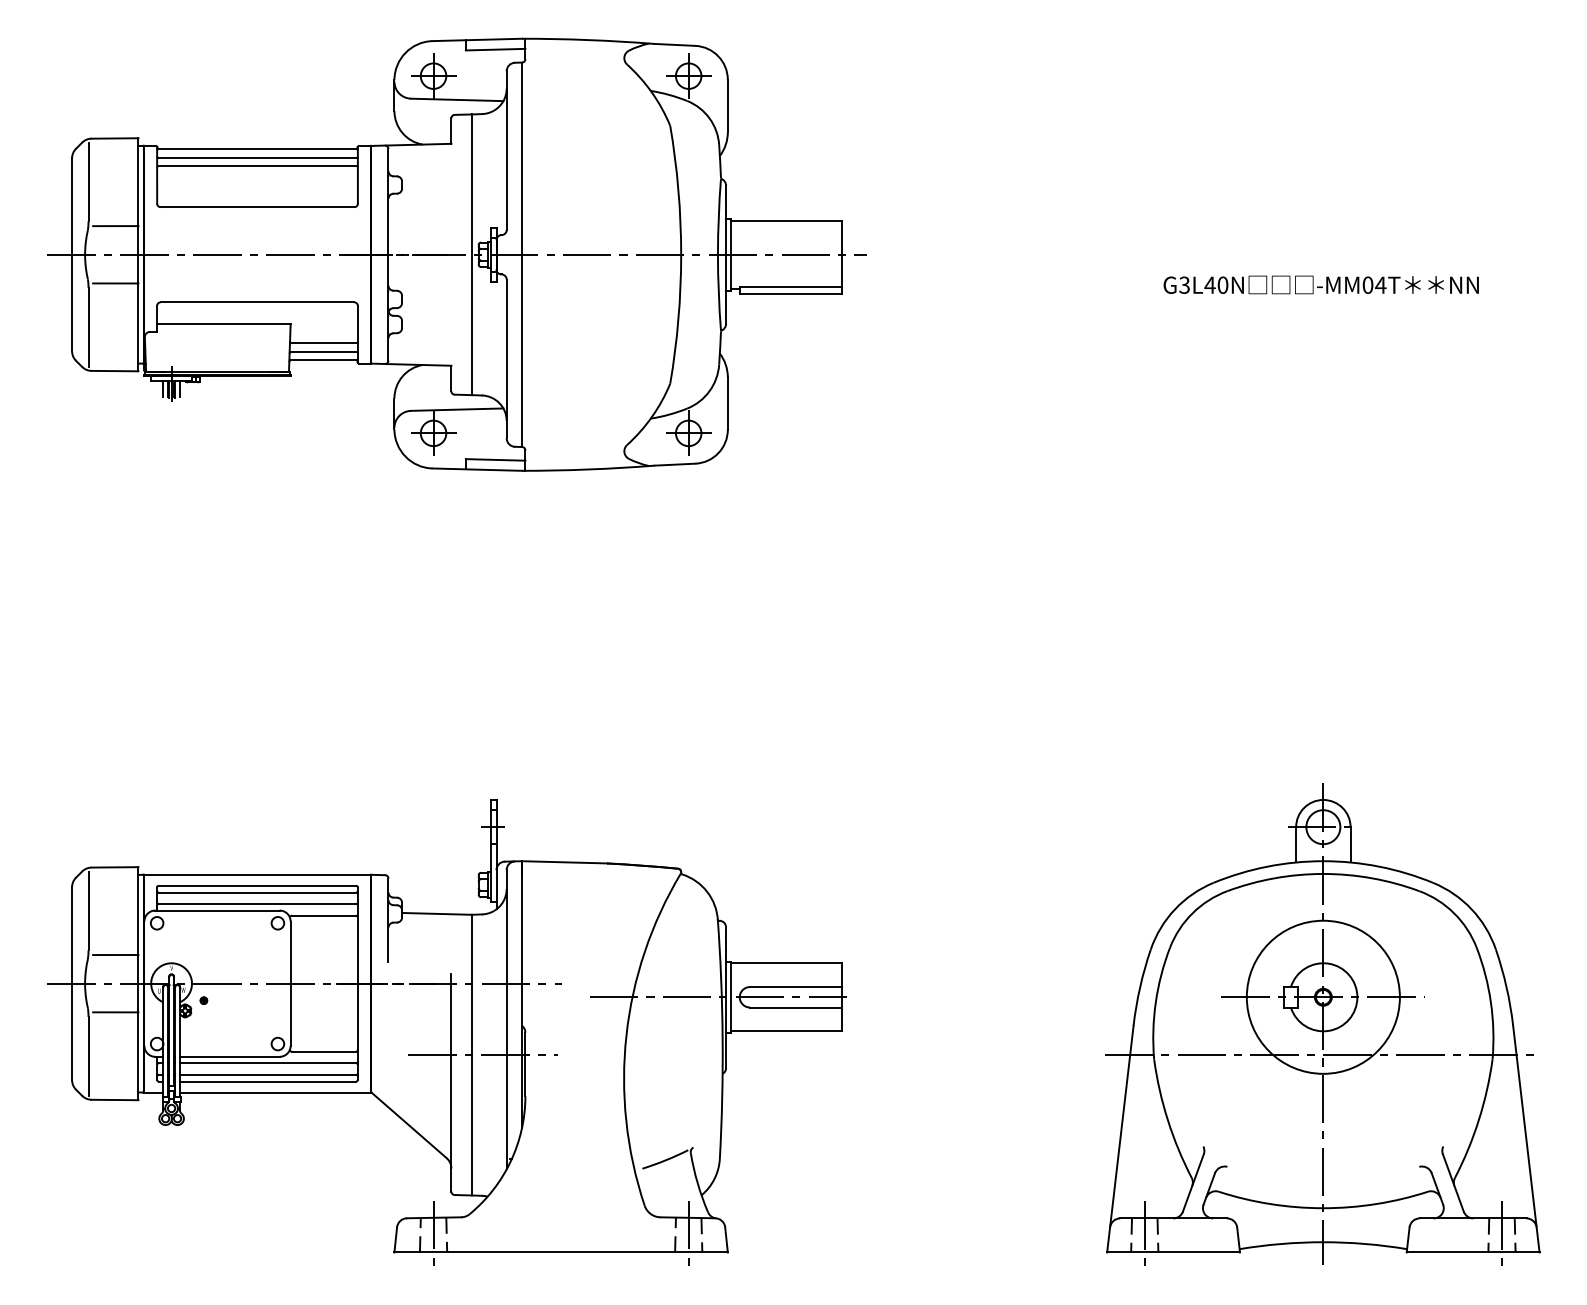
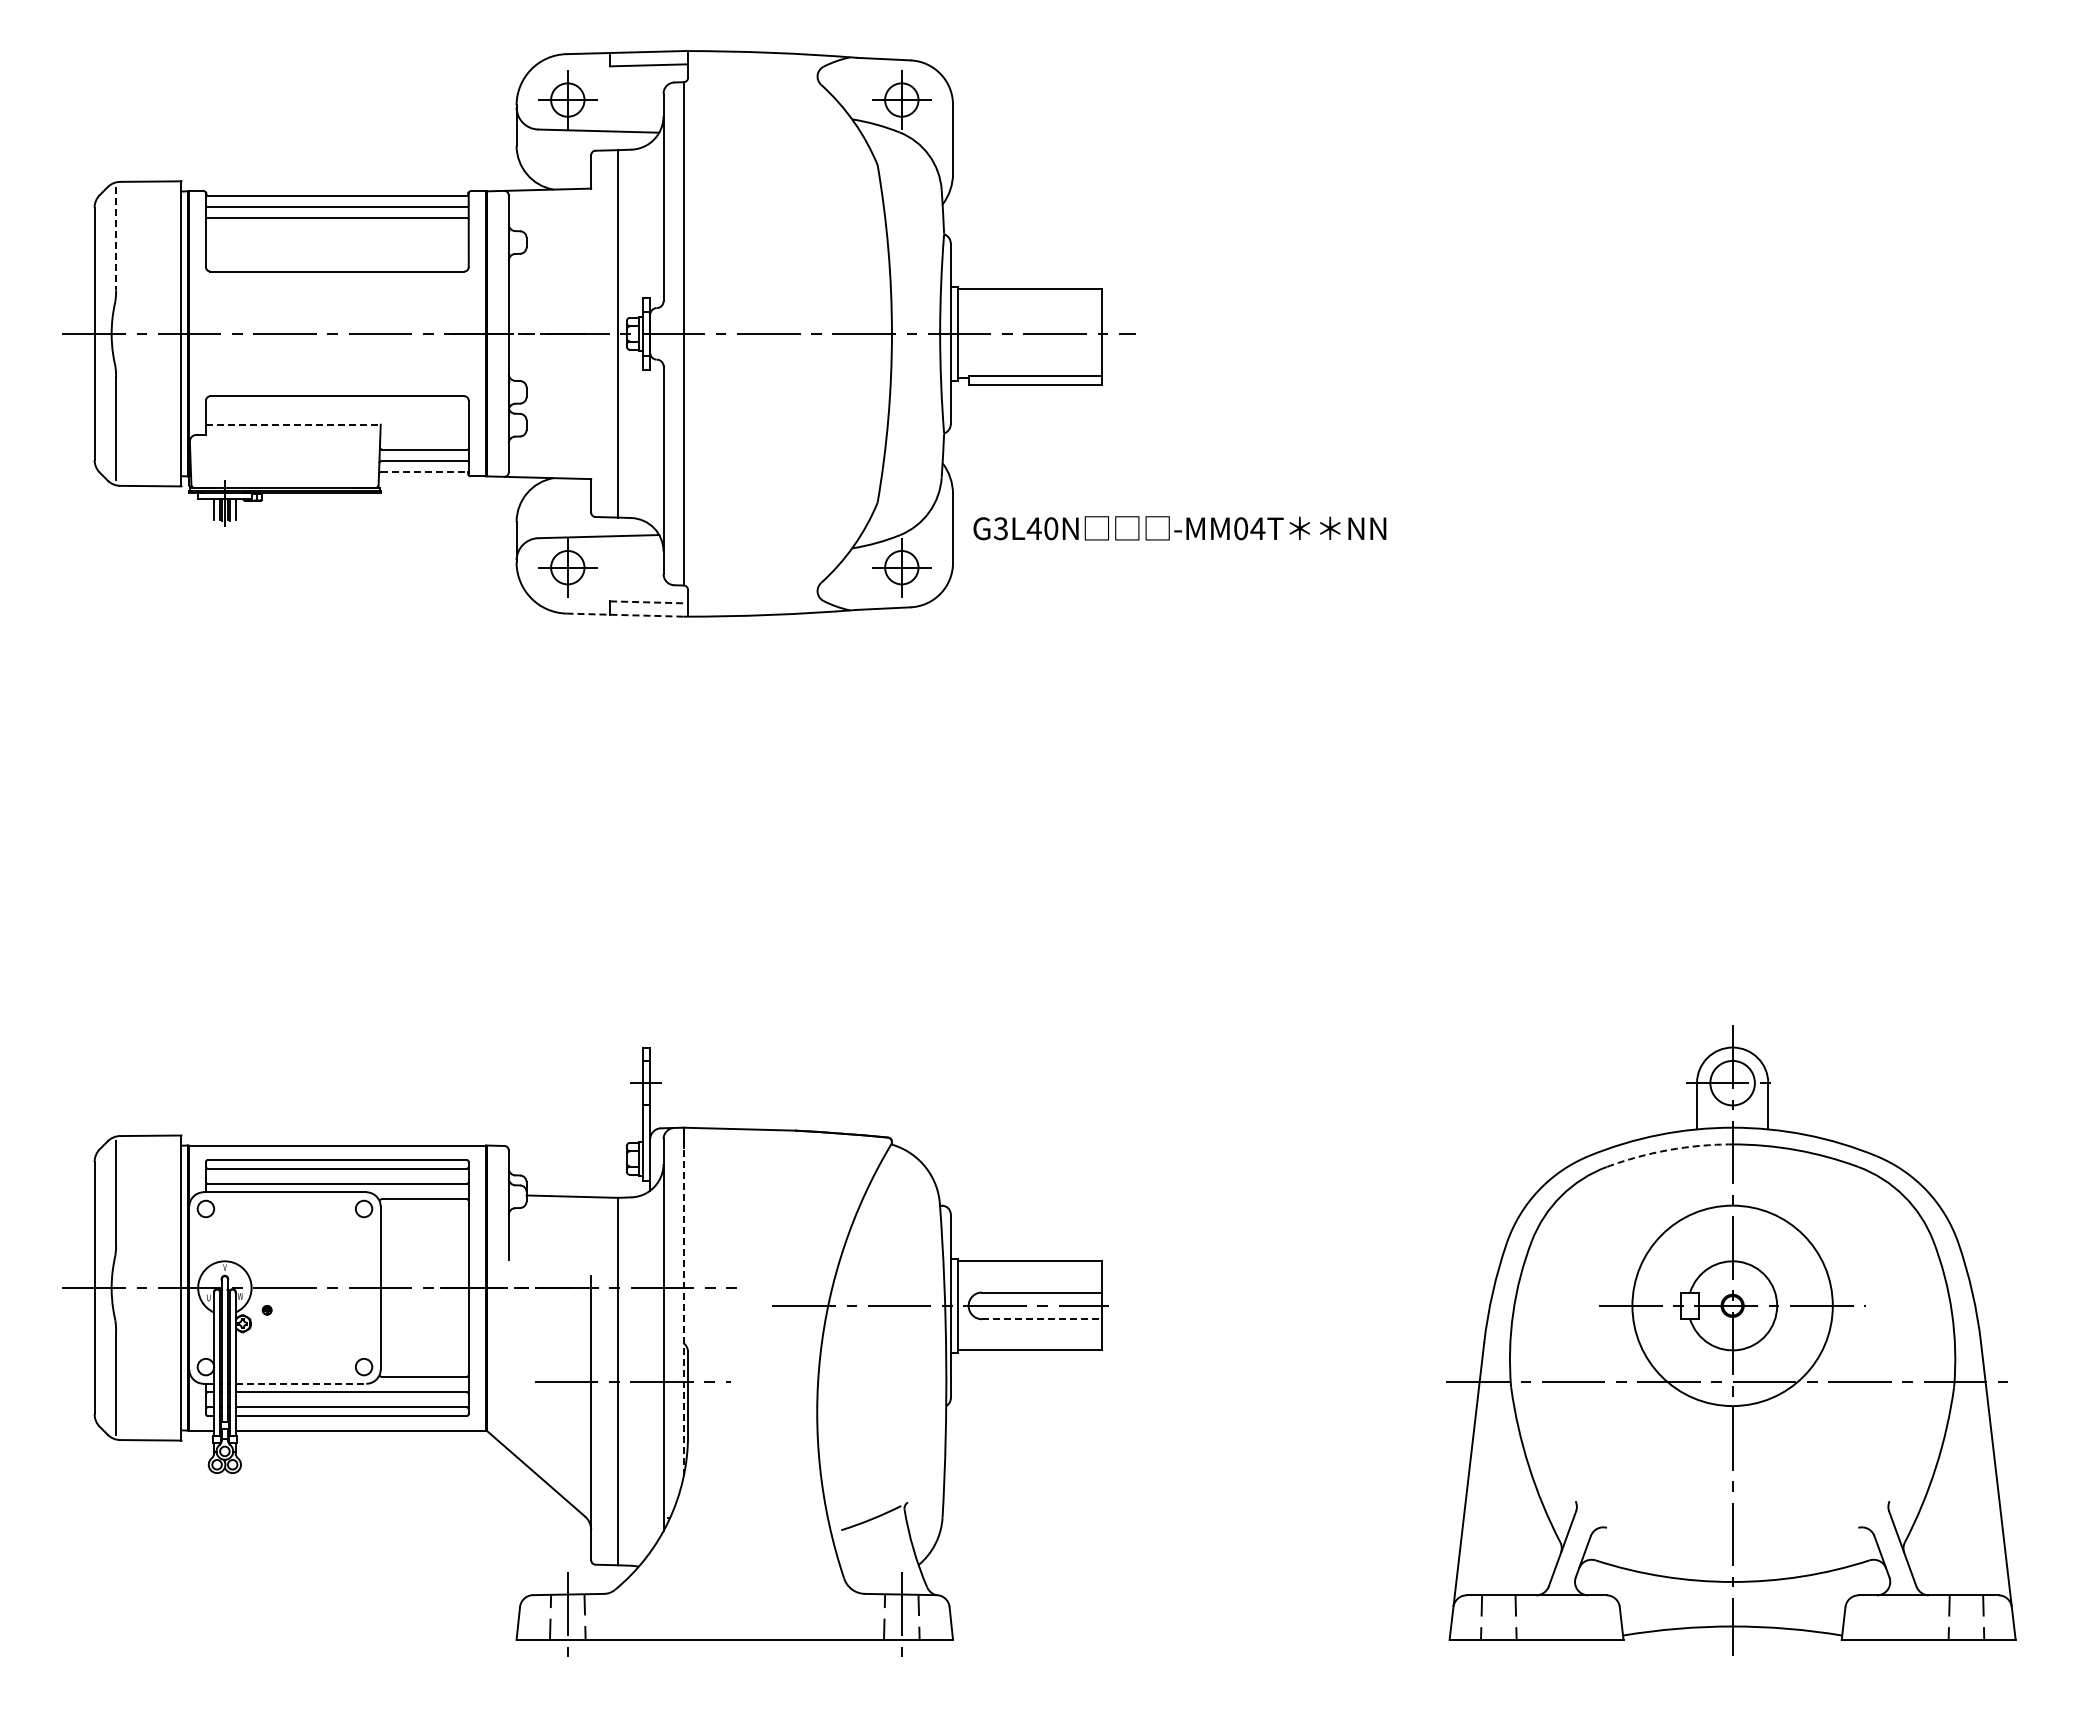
line: (88, 181) -> (116, 238), solid -> dashed
line: (115, 226) -> (151, 296), removed
line: (115, 283) -> (151, 371), removed
text: (1320, 285) -> (1179, 528), moved
line: (224, 324) -> (293, 424), solid -> dashed
line: (324, 359) -> (424, 471), solid -> dashed
line: (495, 459) -> (649, 602), solid -> dashed
line: (477, 469) -> (625, 615), solid -> dashed
arc: (1274, 878) -> (1668, 1150), solid -> dashed
line: (115, 955) -> (151, 1250), removed
line: (521, 994) -> (683, 1302), solid -> dashed
line: (796, 1007) -> (1042, 1319), solid -> dashed
line: (115, 1012) -> (151, 1325), removed
line: (230, 1056) -> (301, 1383), solid -> dashed
line: (1144, 1235) -> (1498, 1617), removed
line: (1502, 1235) -> (1966, 1617), removed

